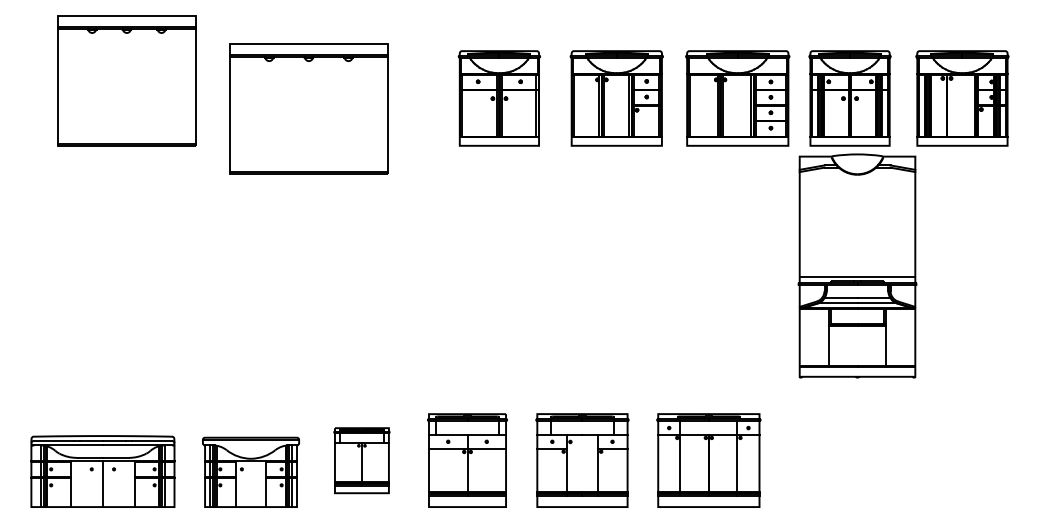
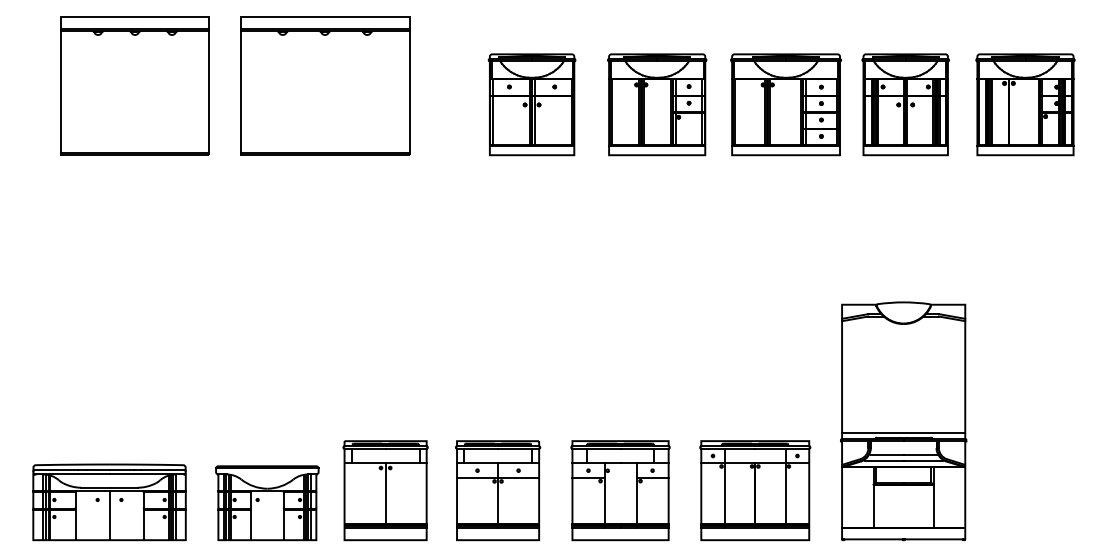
part: (309, 108) -> (325, 85), moved
part: (857, 266) -> (903, 421), moved
part: (361, 460) -> (385, 490), size x1.43

